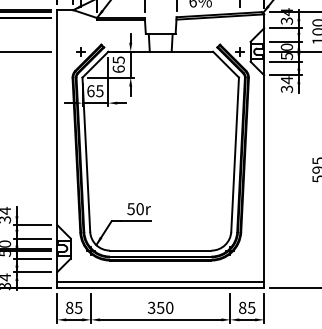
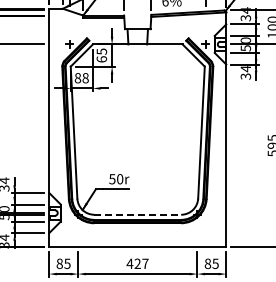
text: (95, 91) -> (81, 78), 65 -> 88
line: (161, 250) -> (138, 214), solid -> dashed
line: (160, 283) -> (137, 242), removed
text: (160, 307) -> (137, 263), 350 -> 427

